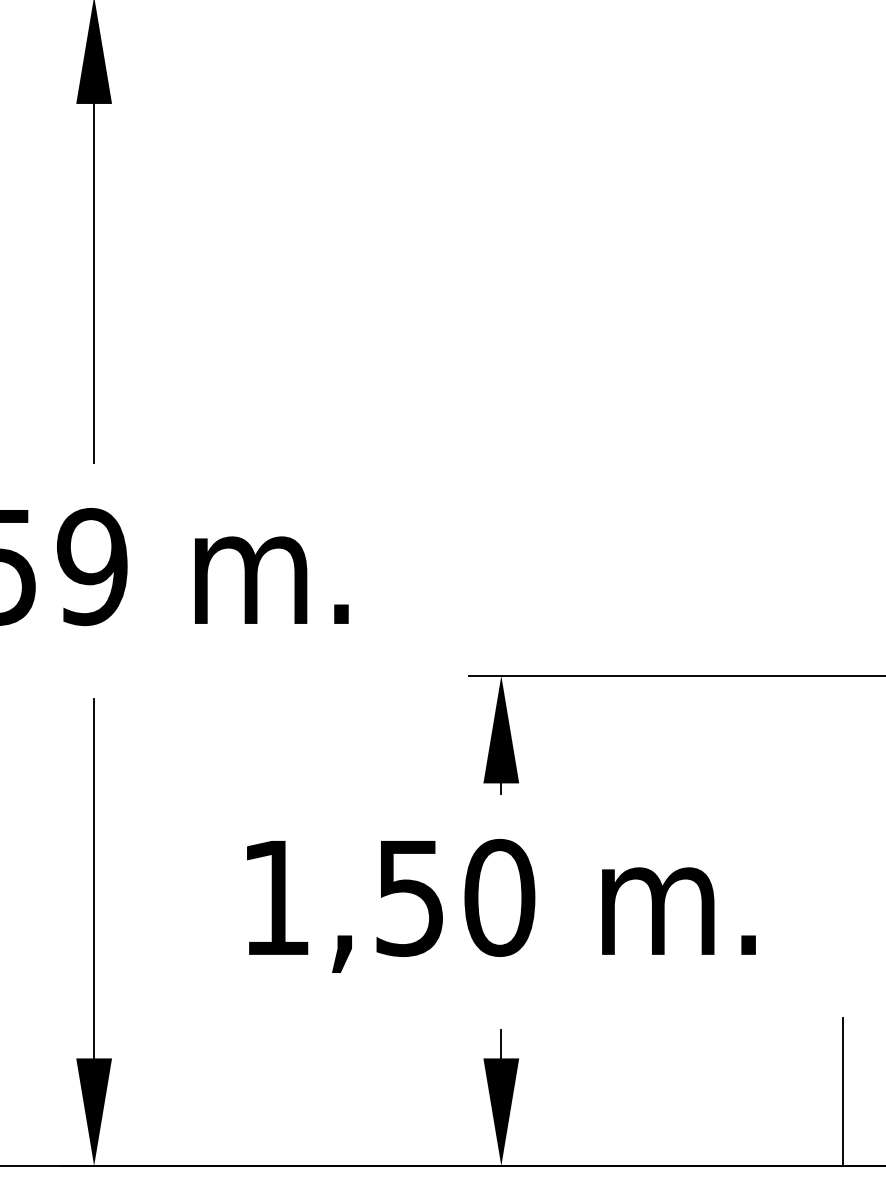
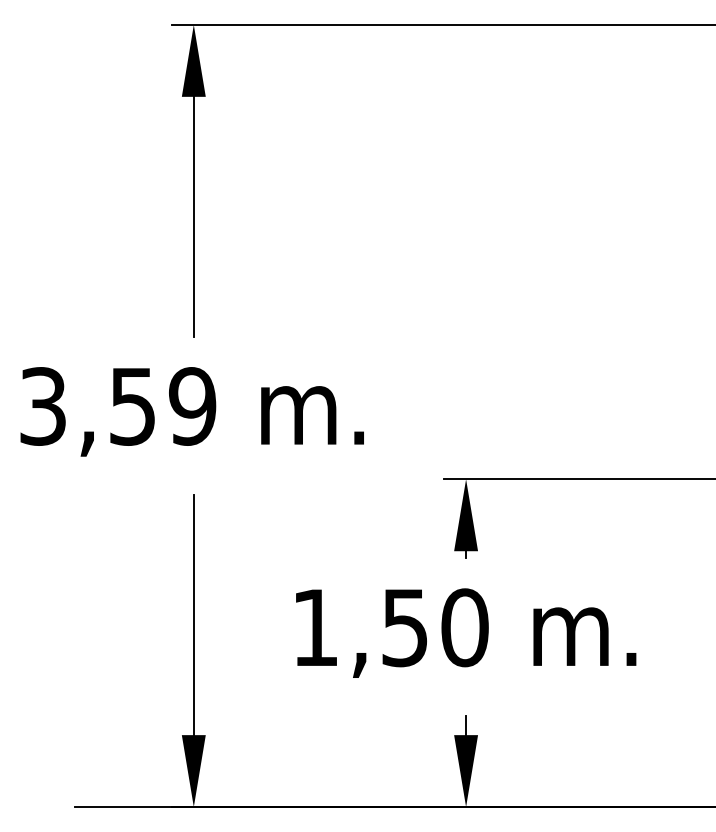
line: (842, 1091) -> (694, 757), removed

